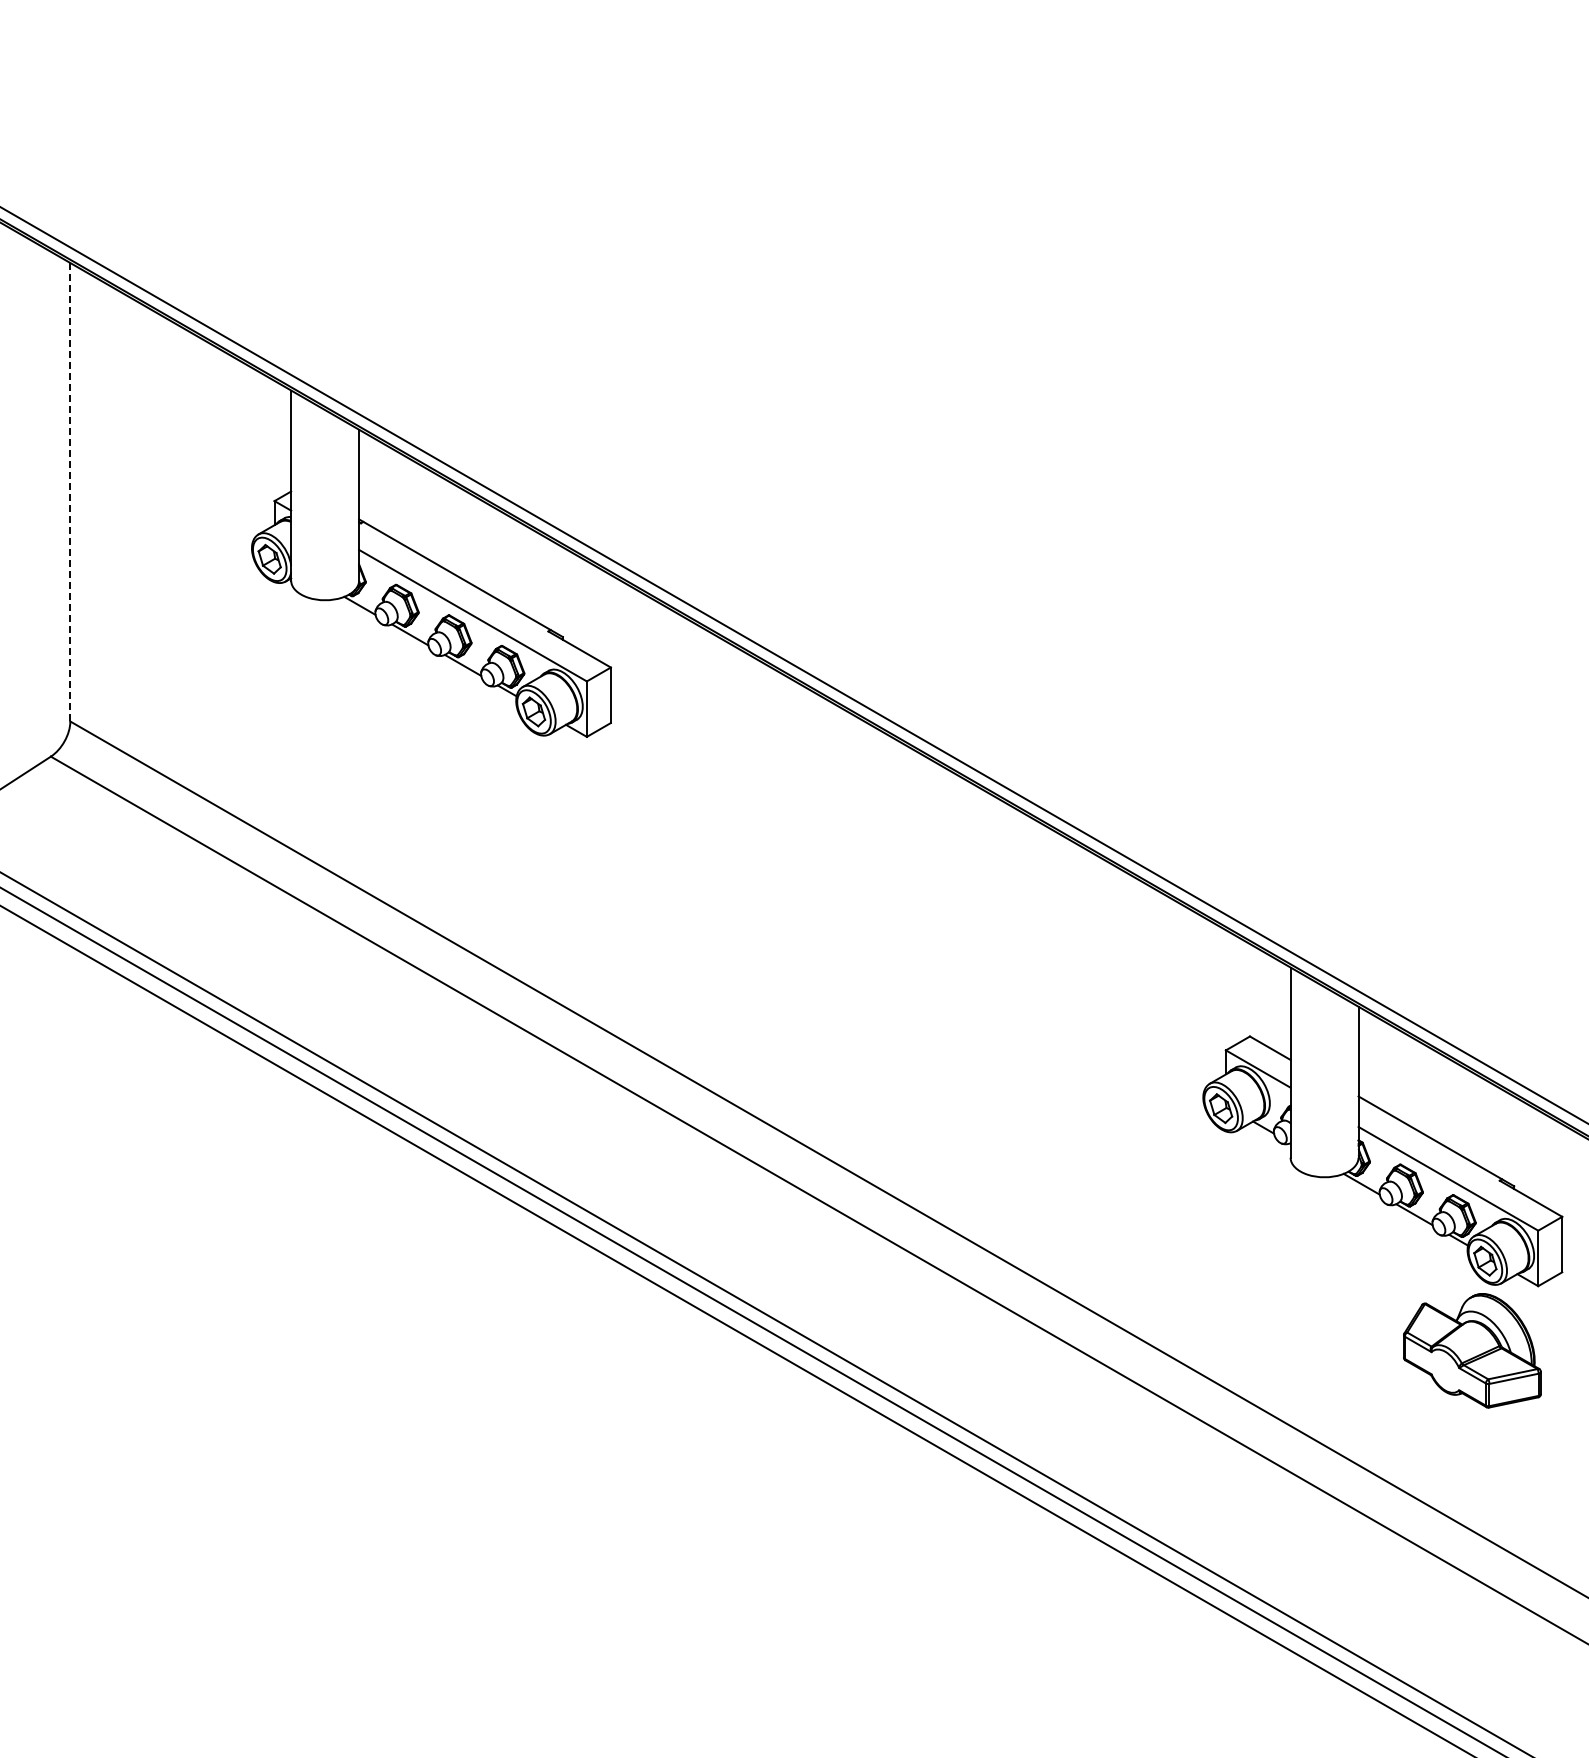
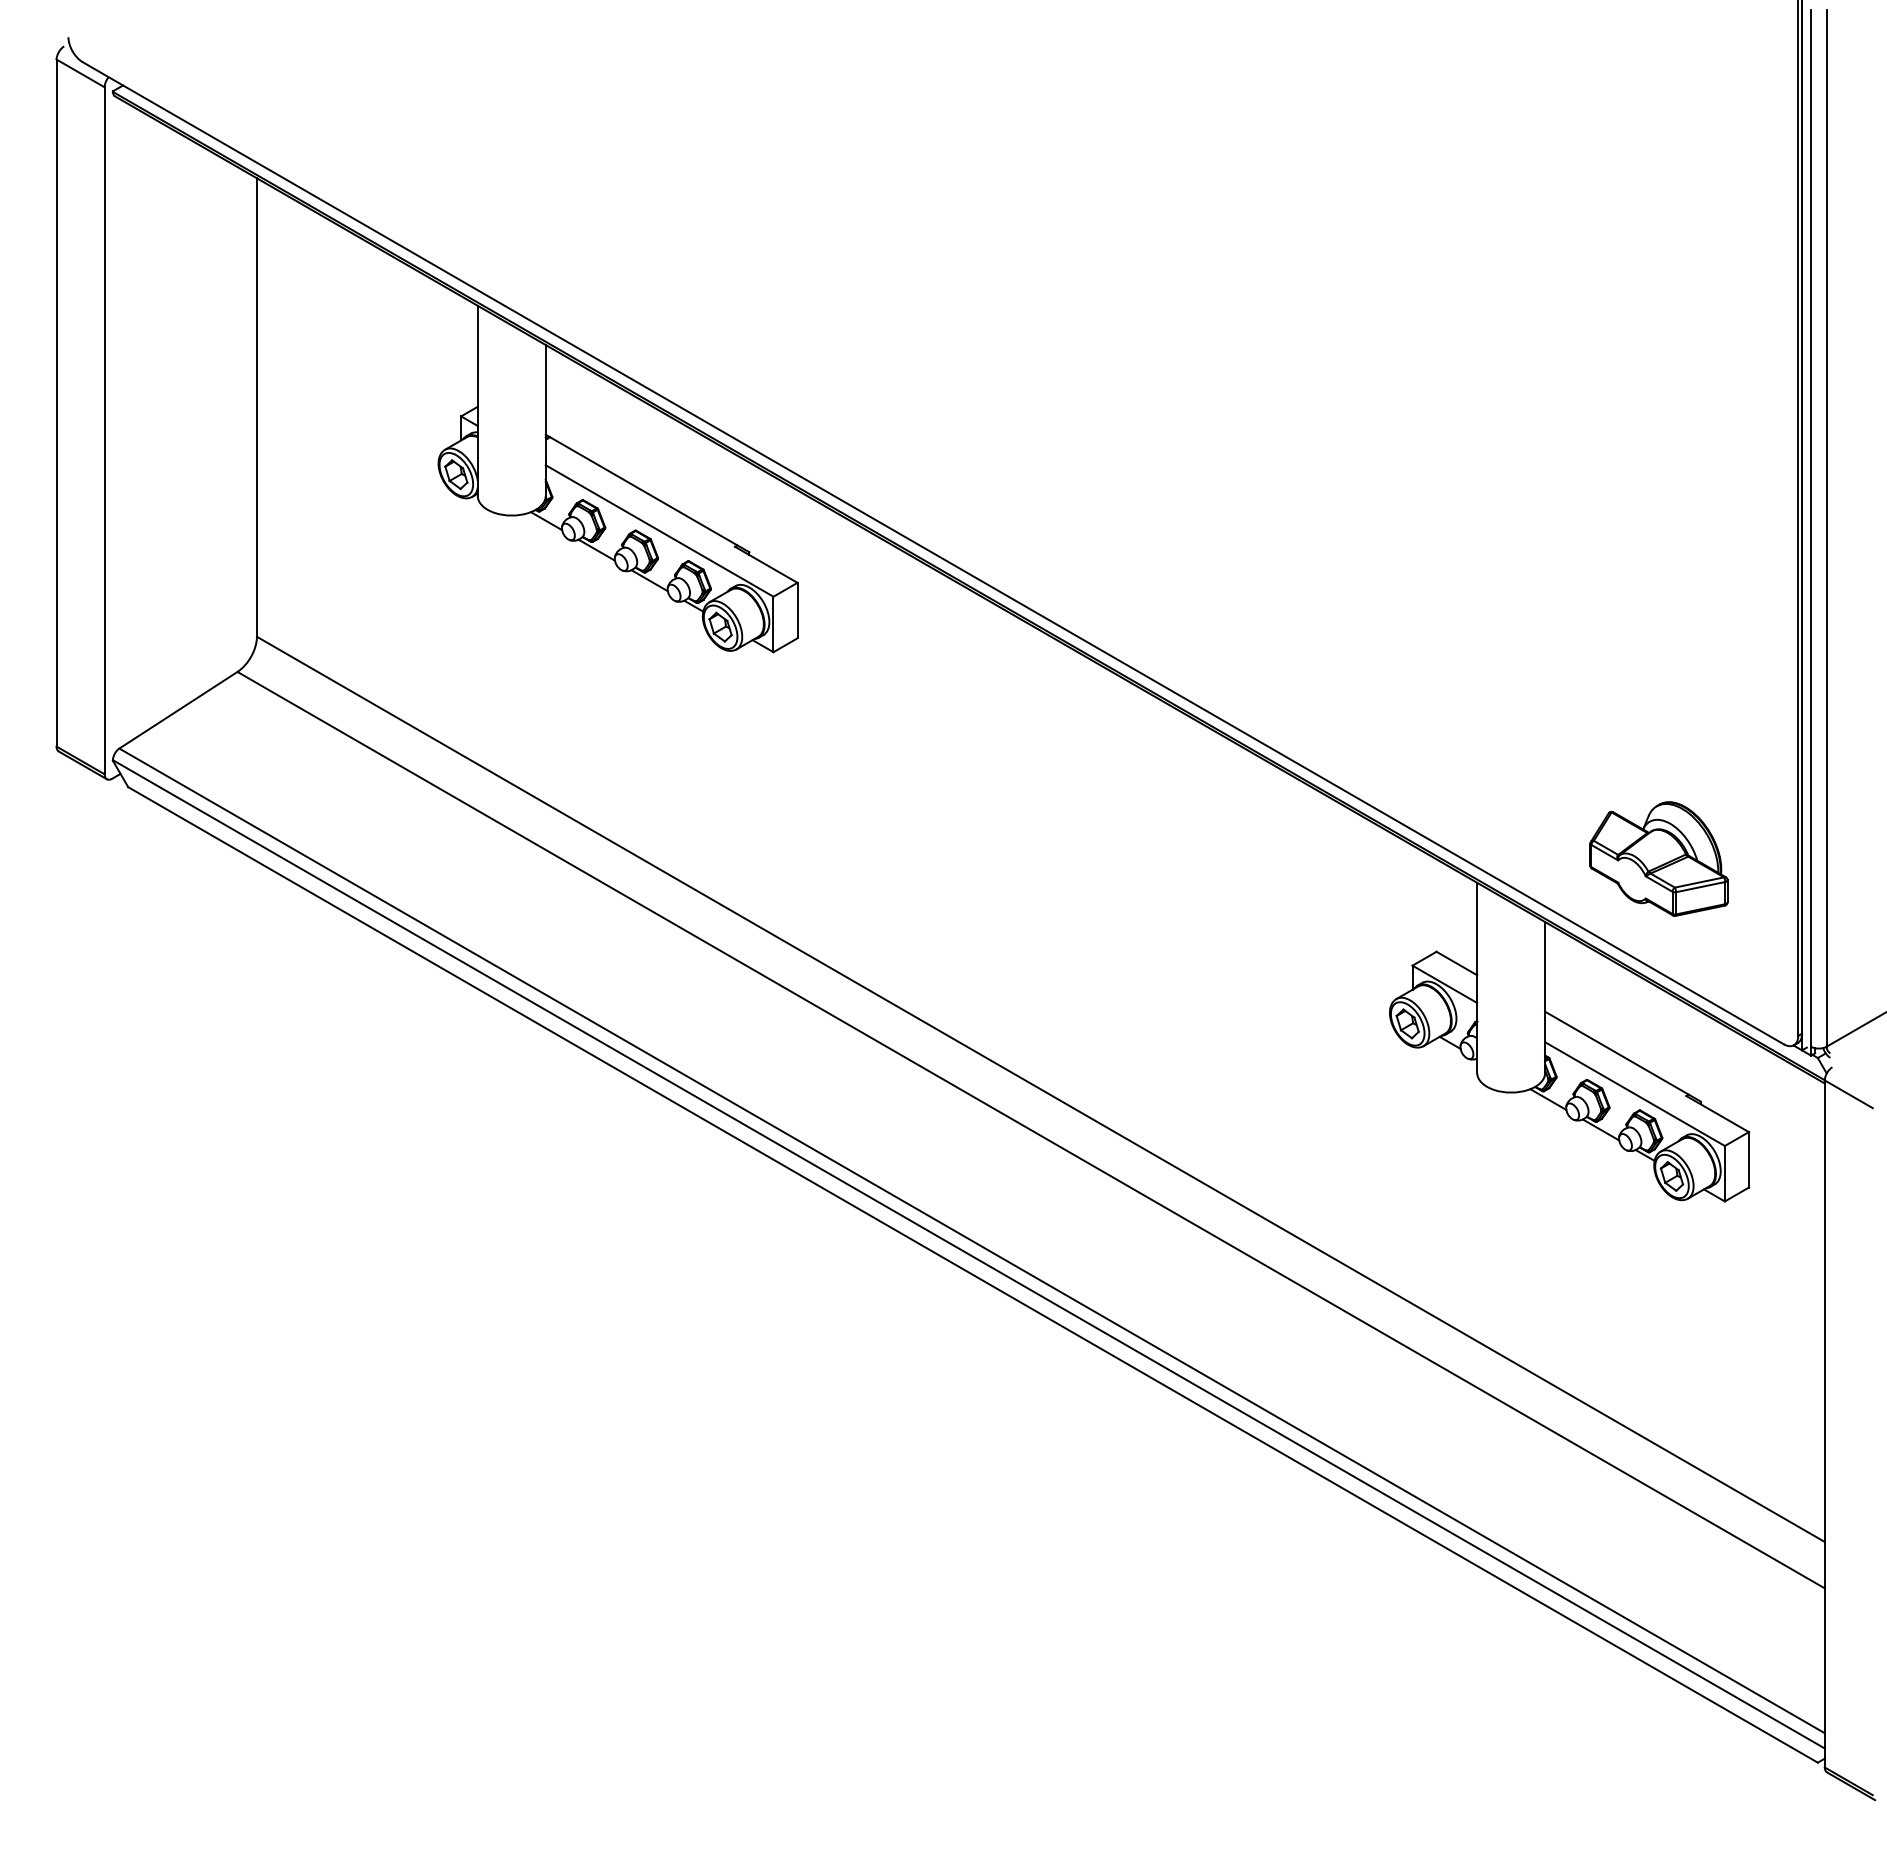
line: (69, 493) -> (256, 408), dashed -> solid
part: (1471, 1350) -> (1658, 858), moved

